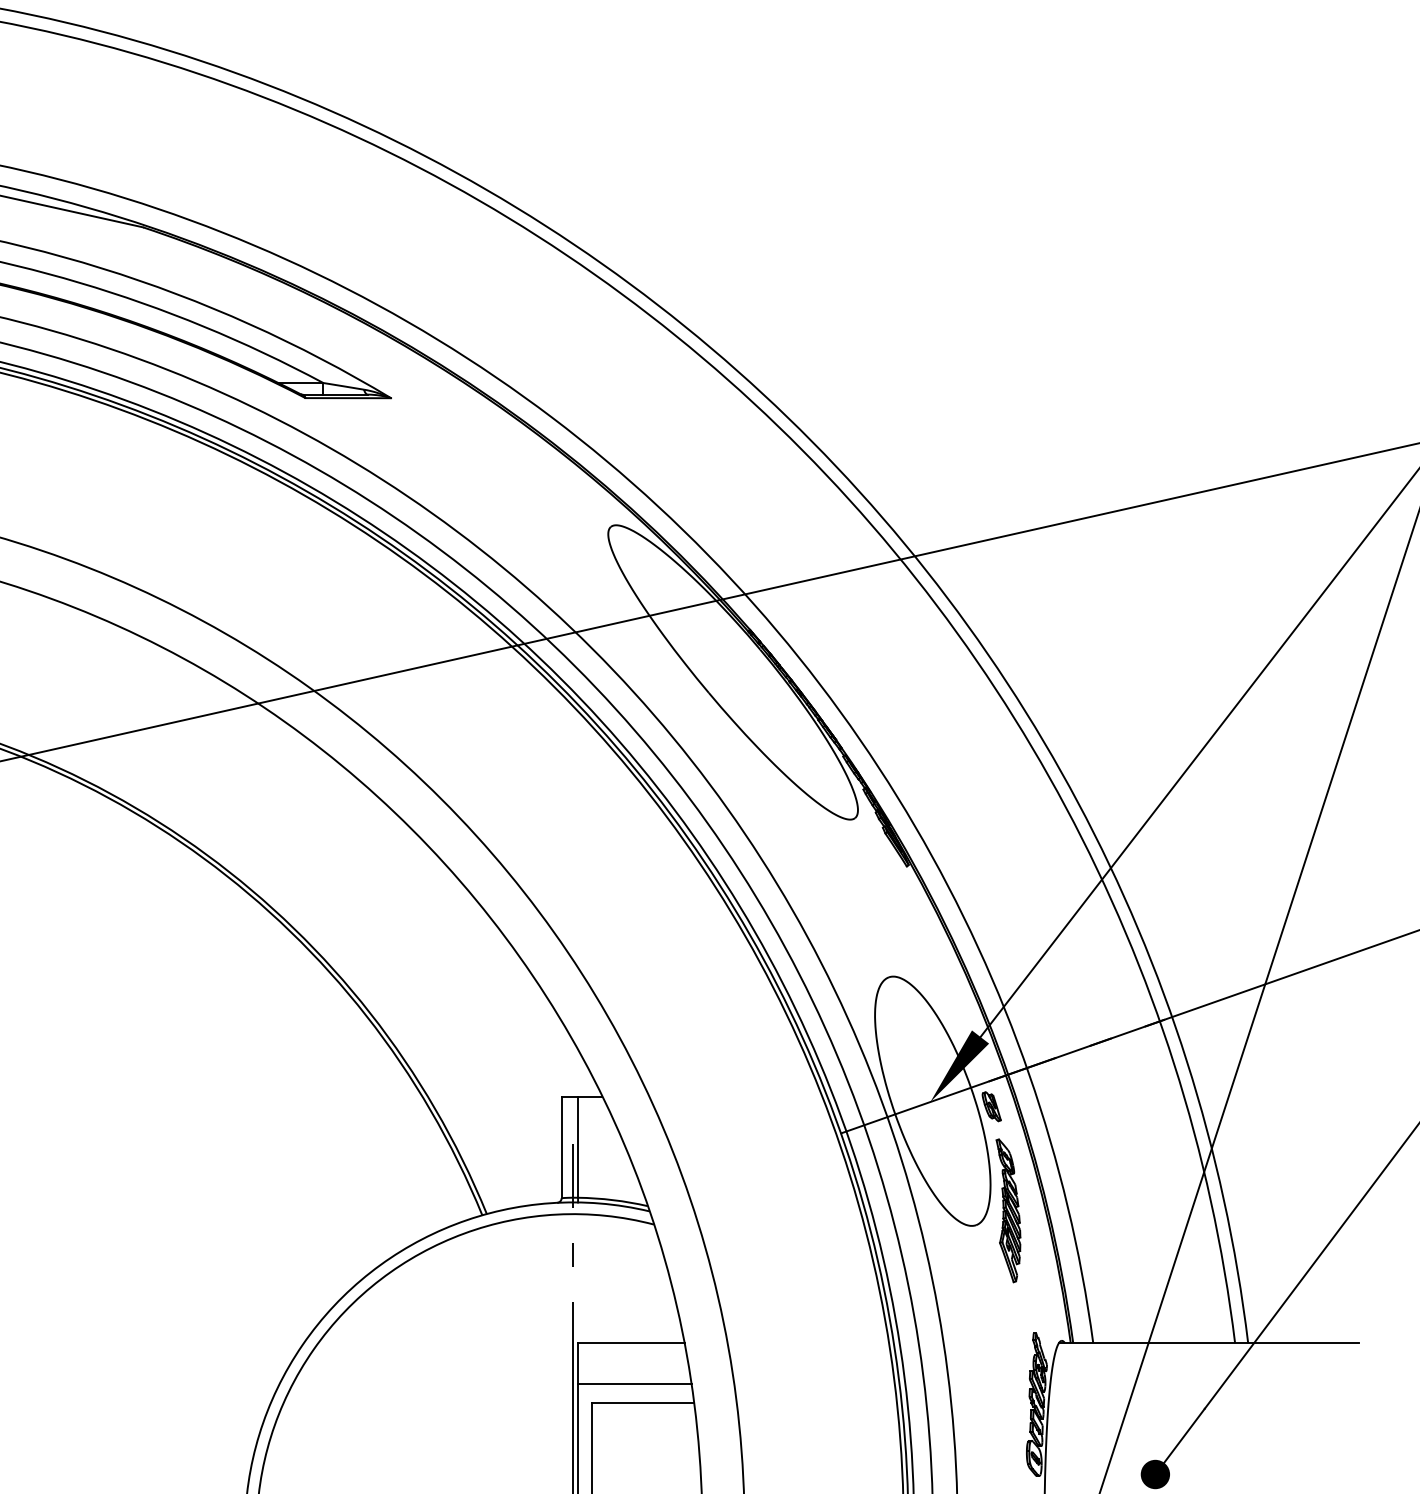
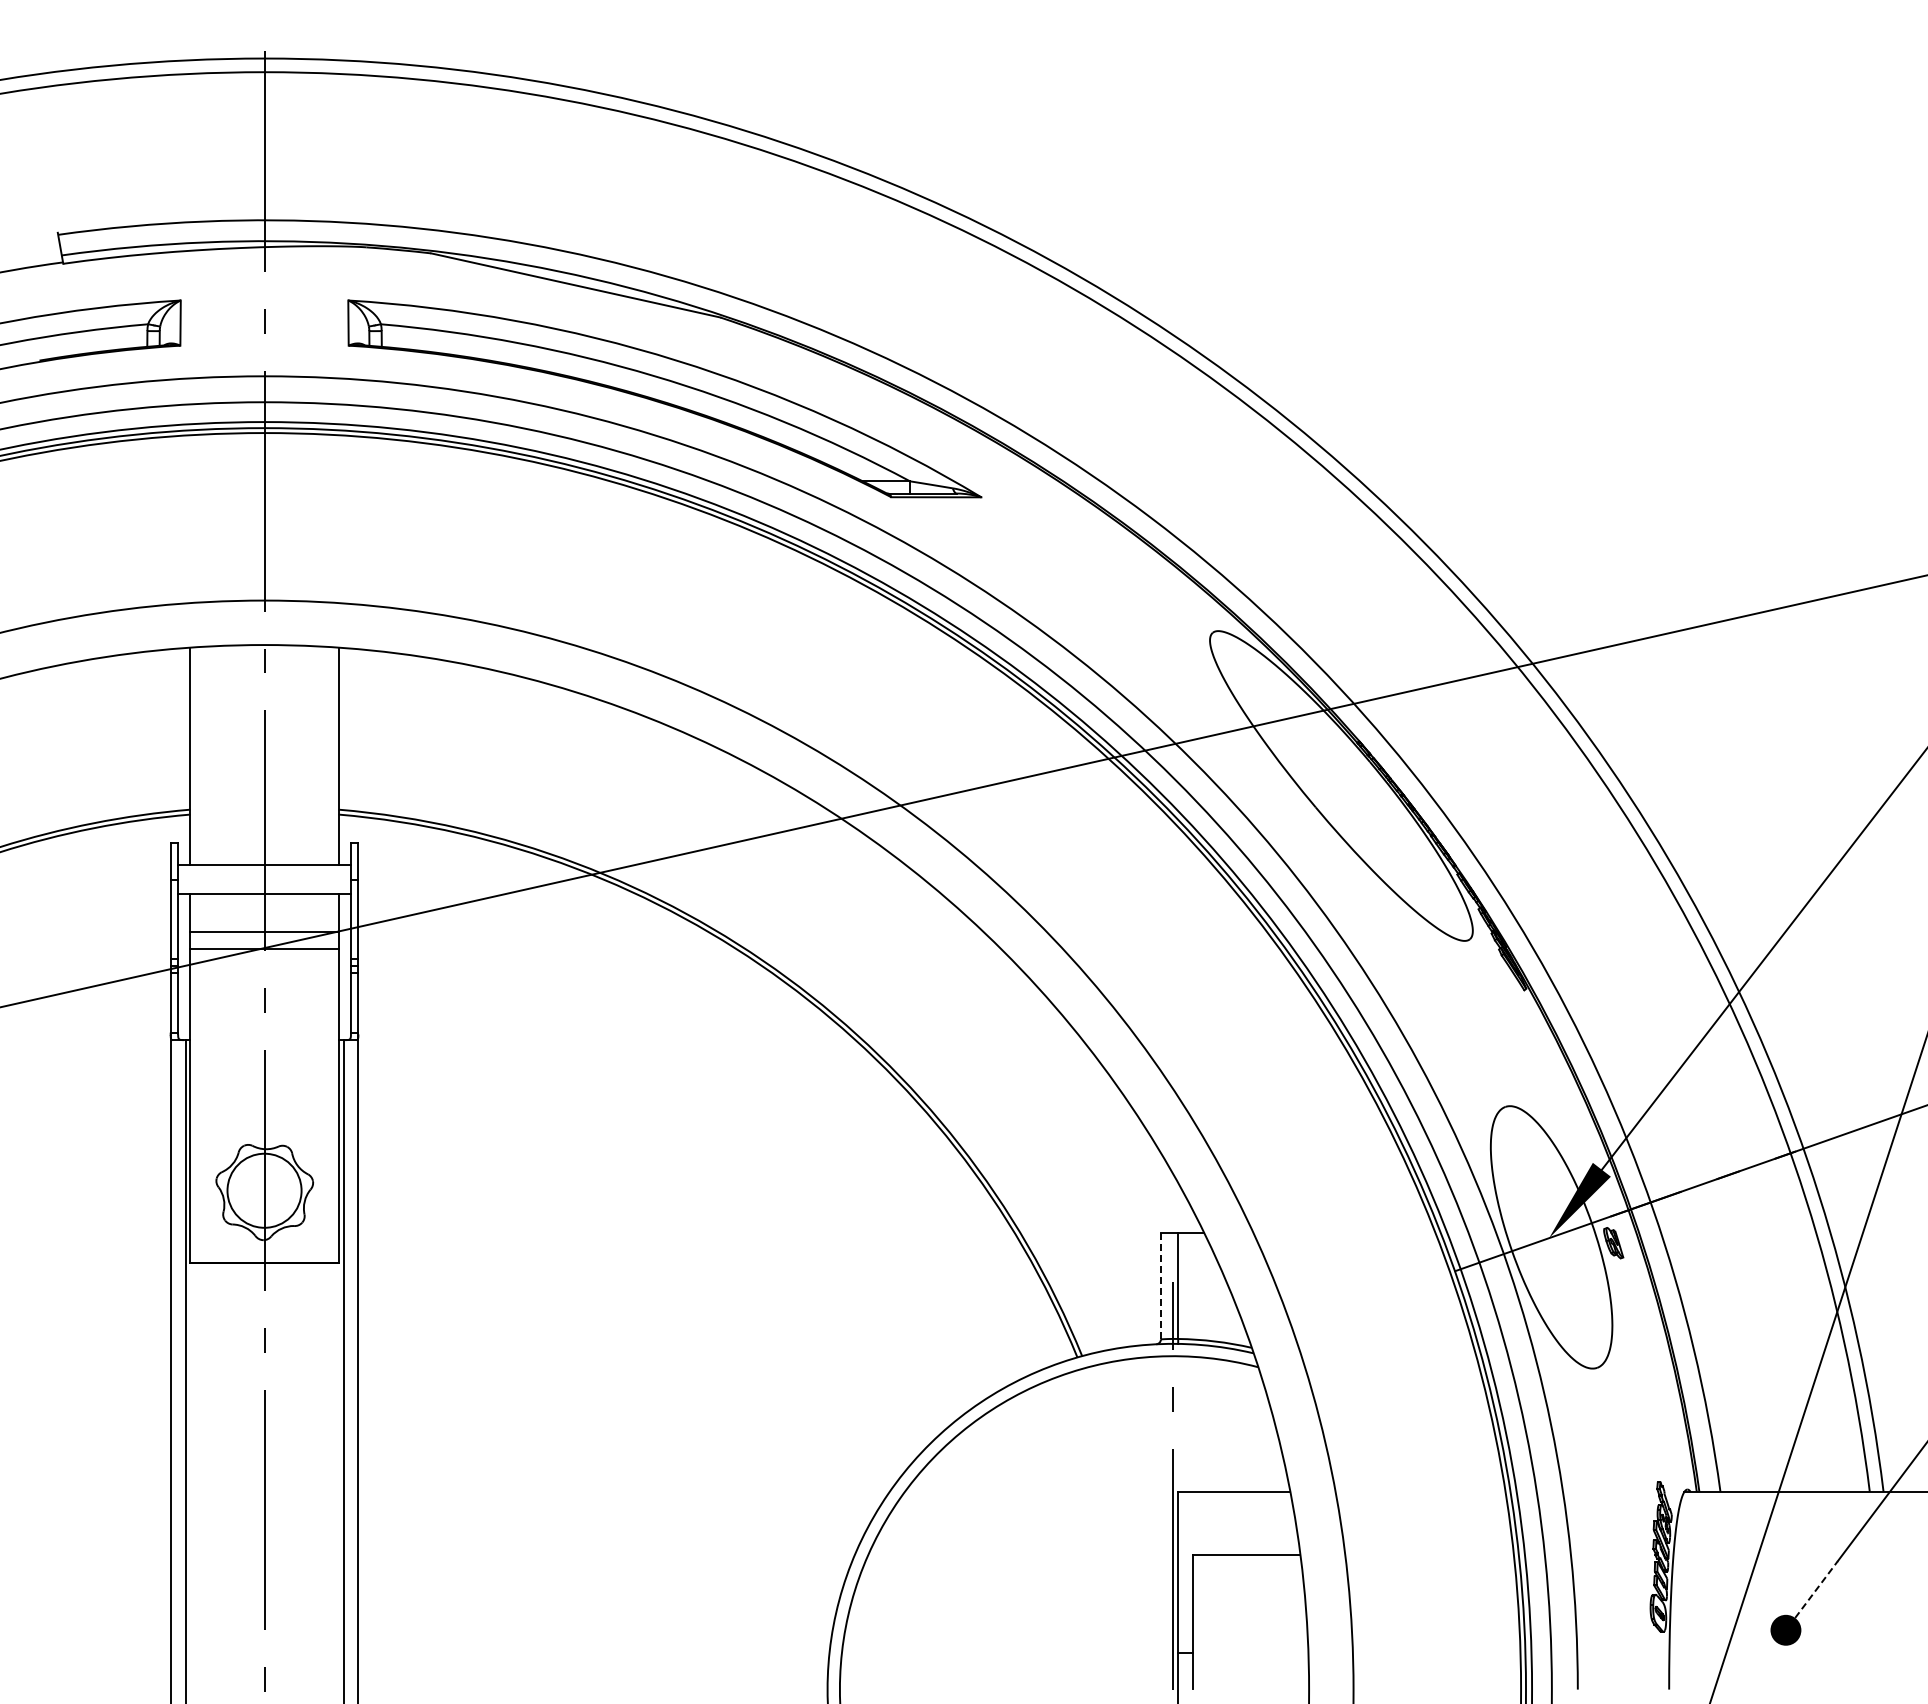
line: (561, 1146) -> (1160, 1285), solid -> dashed
part: (1007, 1210) -> (1630, 1352), removed
line: (634, 1384) -> (1237, 1535), removed
line: (1184, 1435) -> (1816, 1589), solid -> dashed

